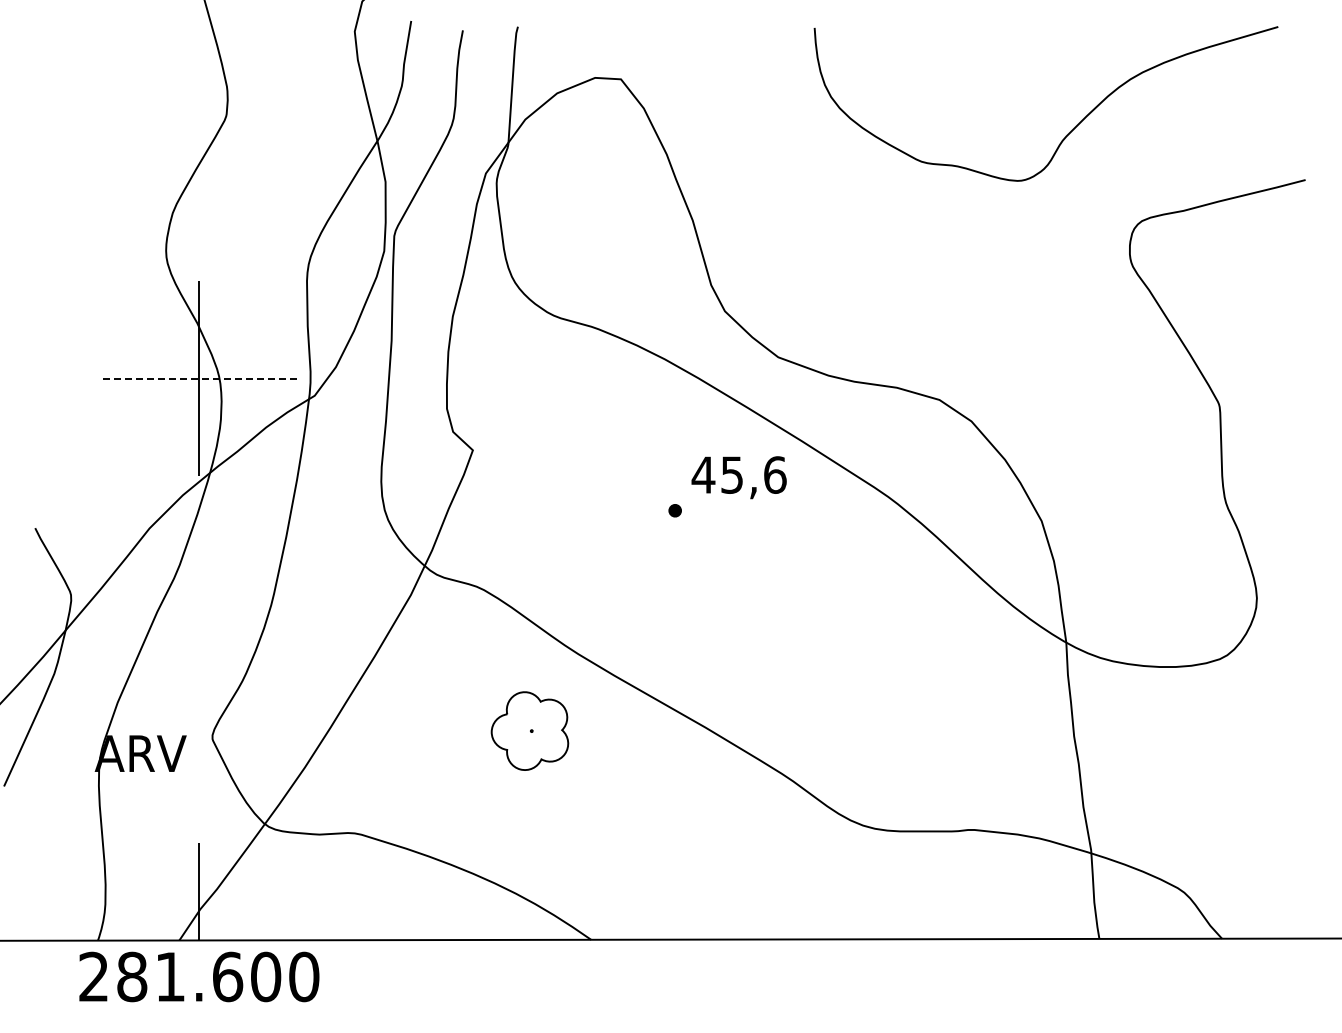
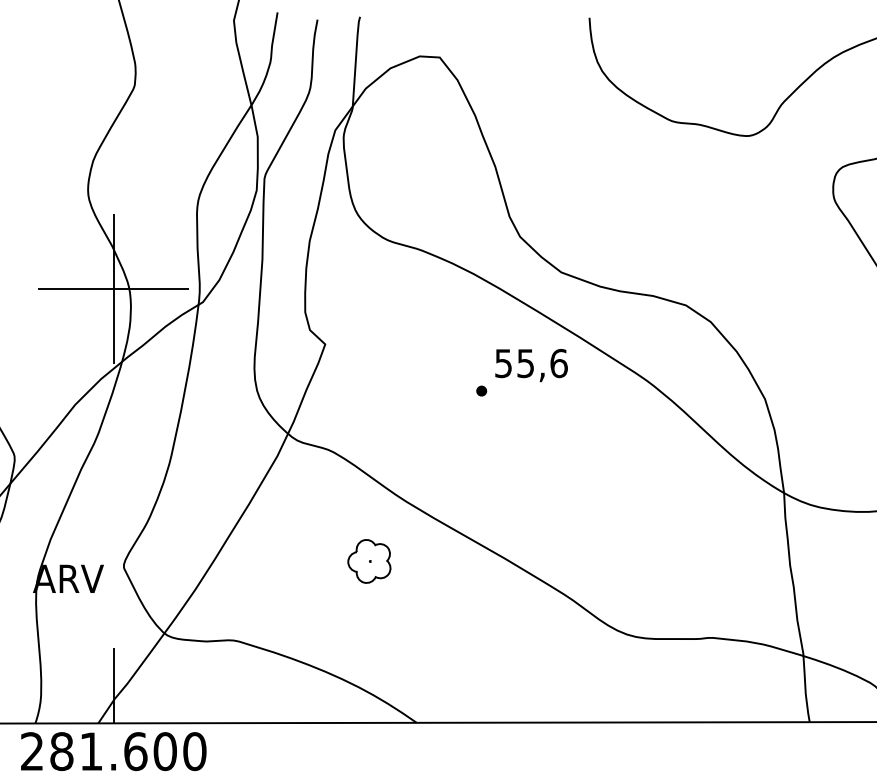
line: (198, 378) -> (113, 288), dashed -> solid
text: (703, 474) -> (503, 363), 45,6 -> 55,6
part: (529, 730) -> (369, 561), size x0.71

